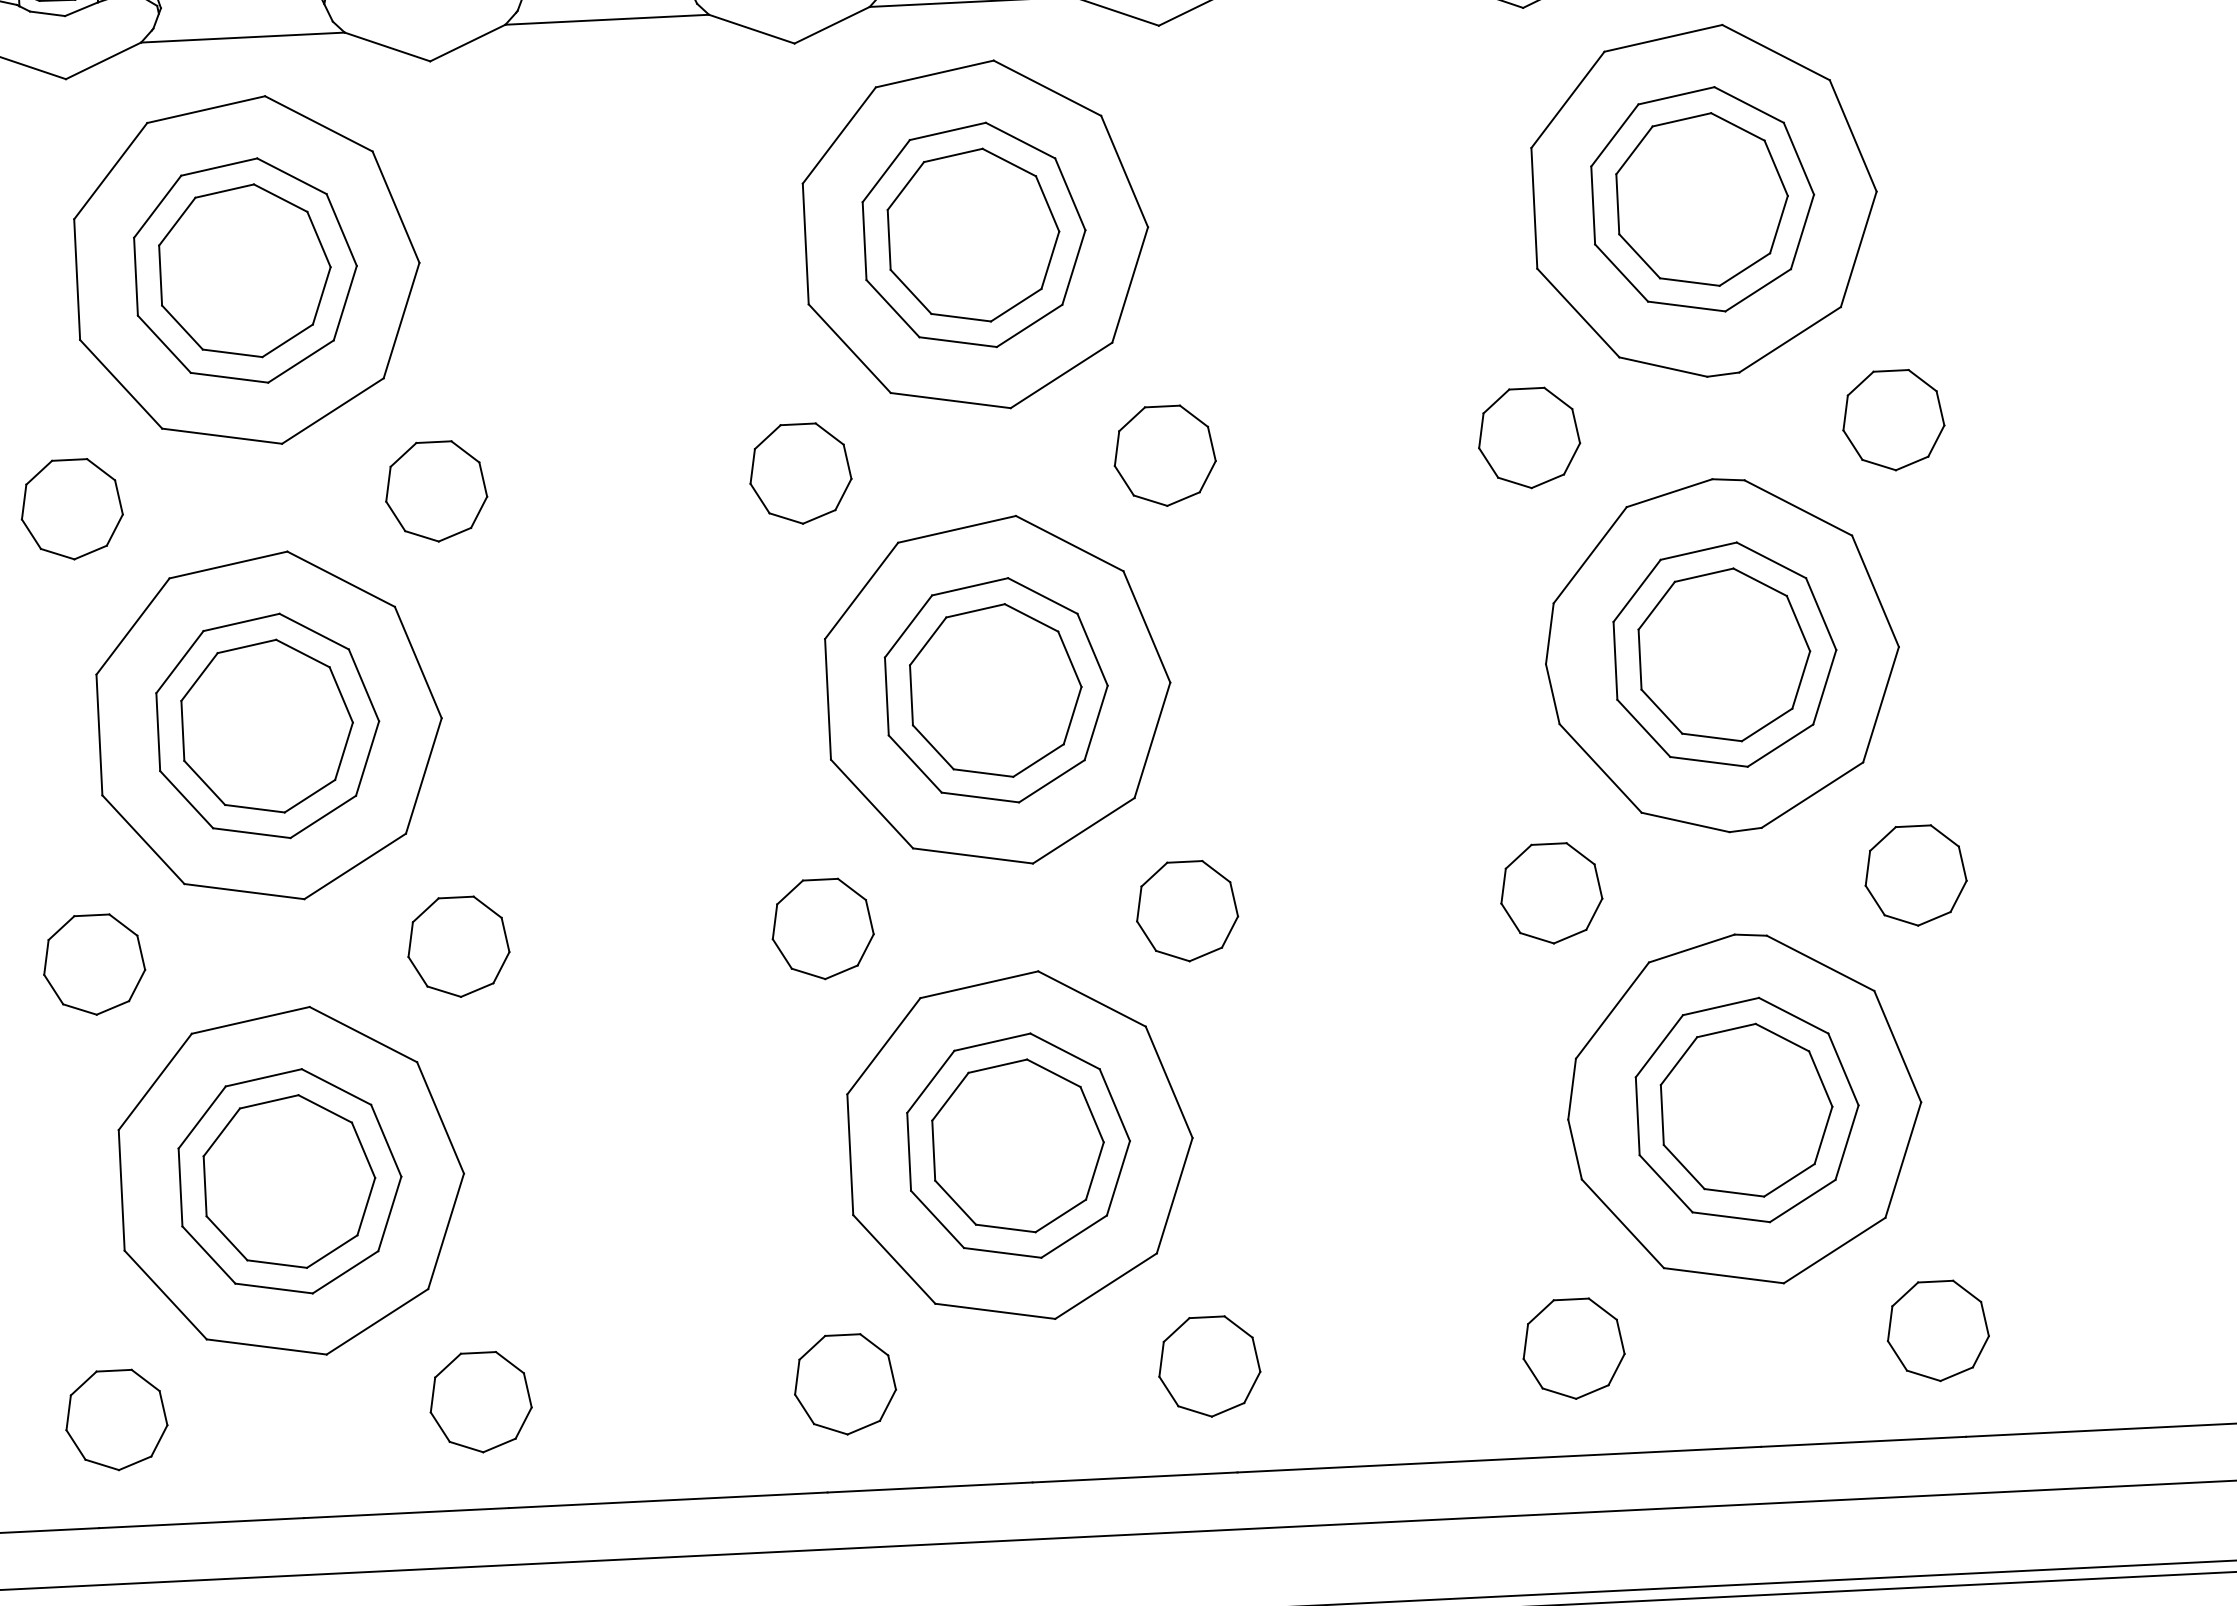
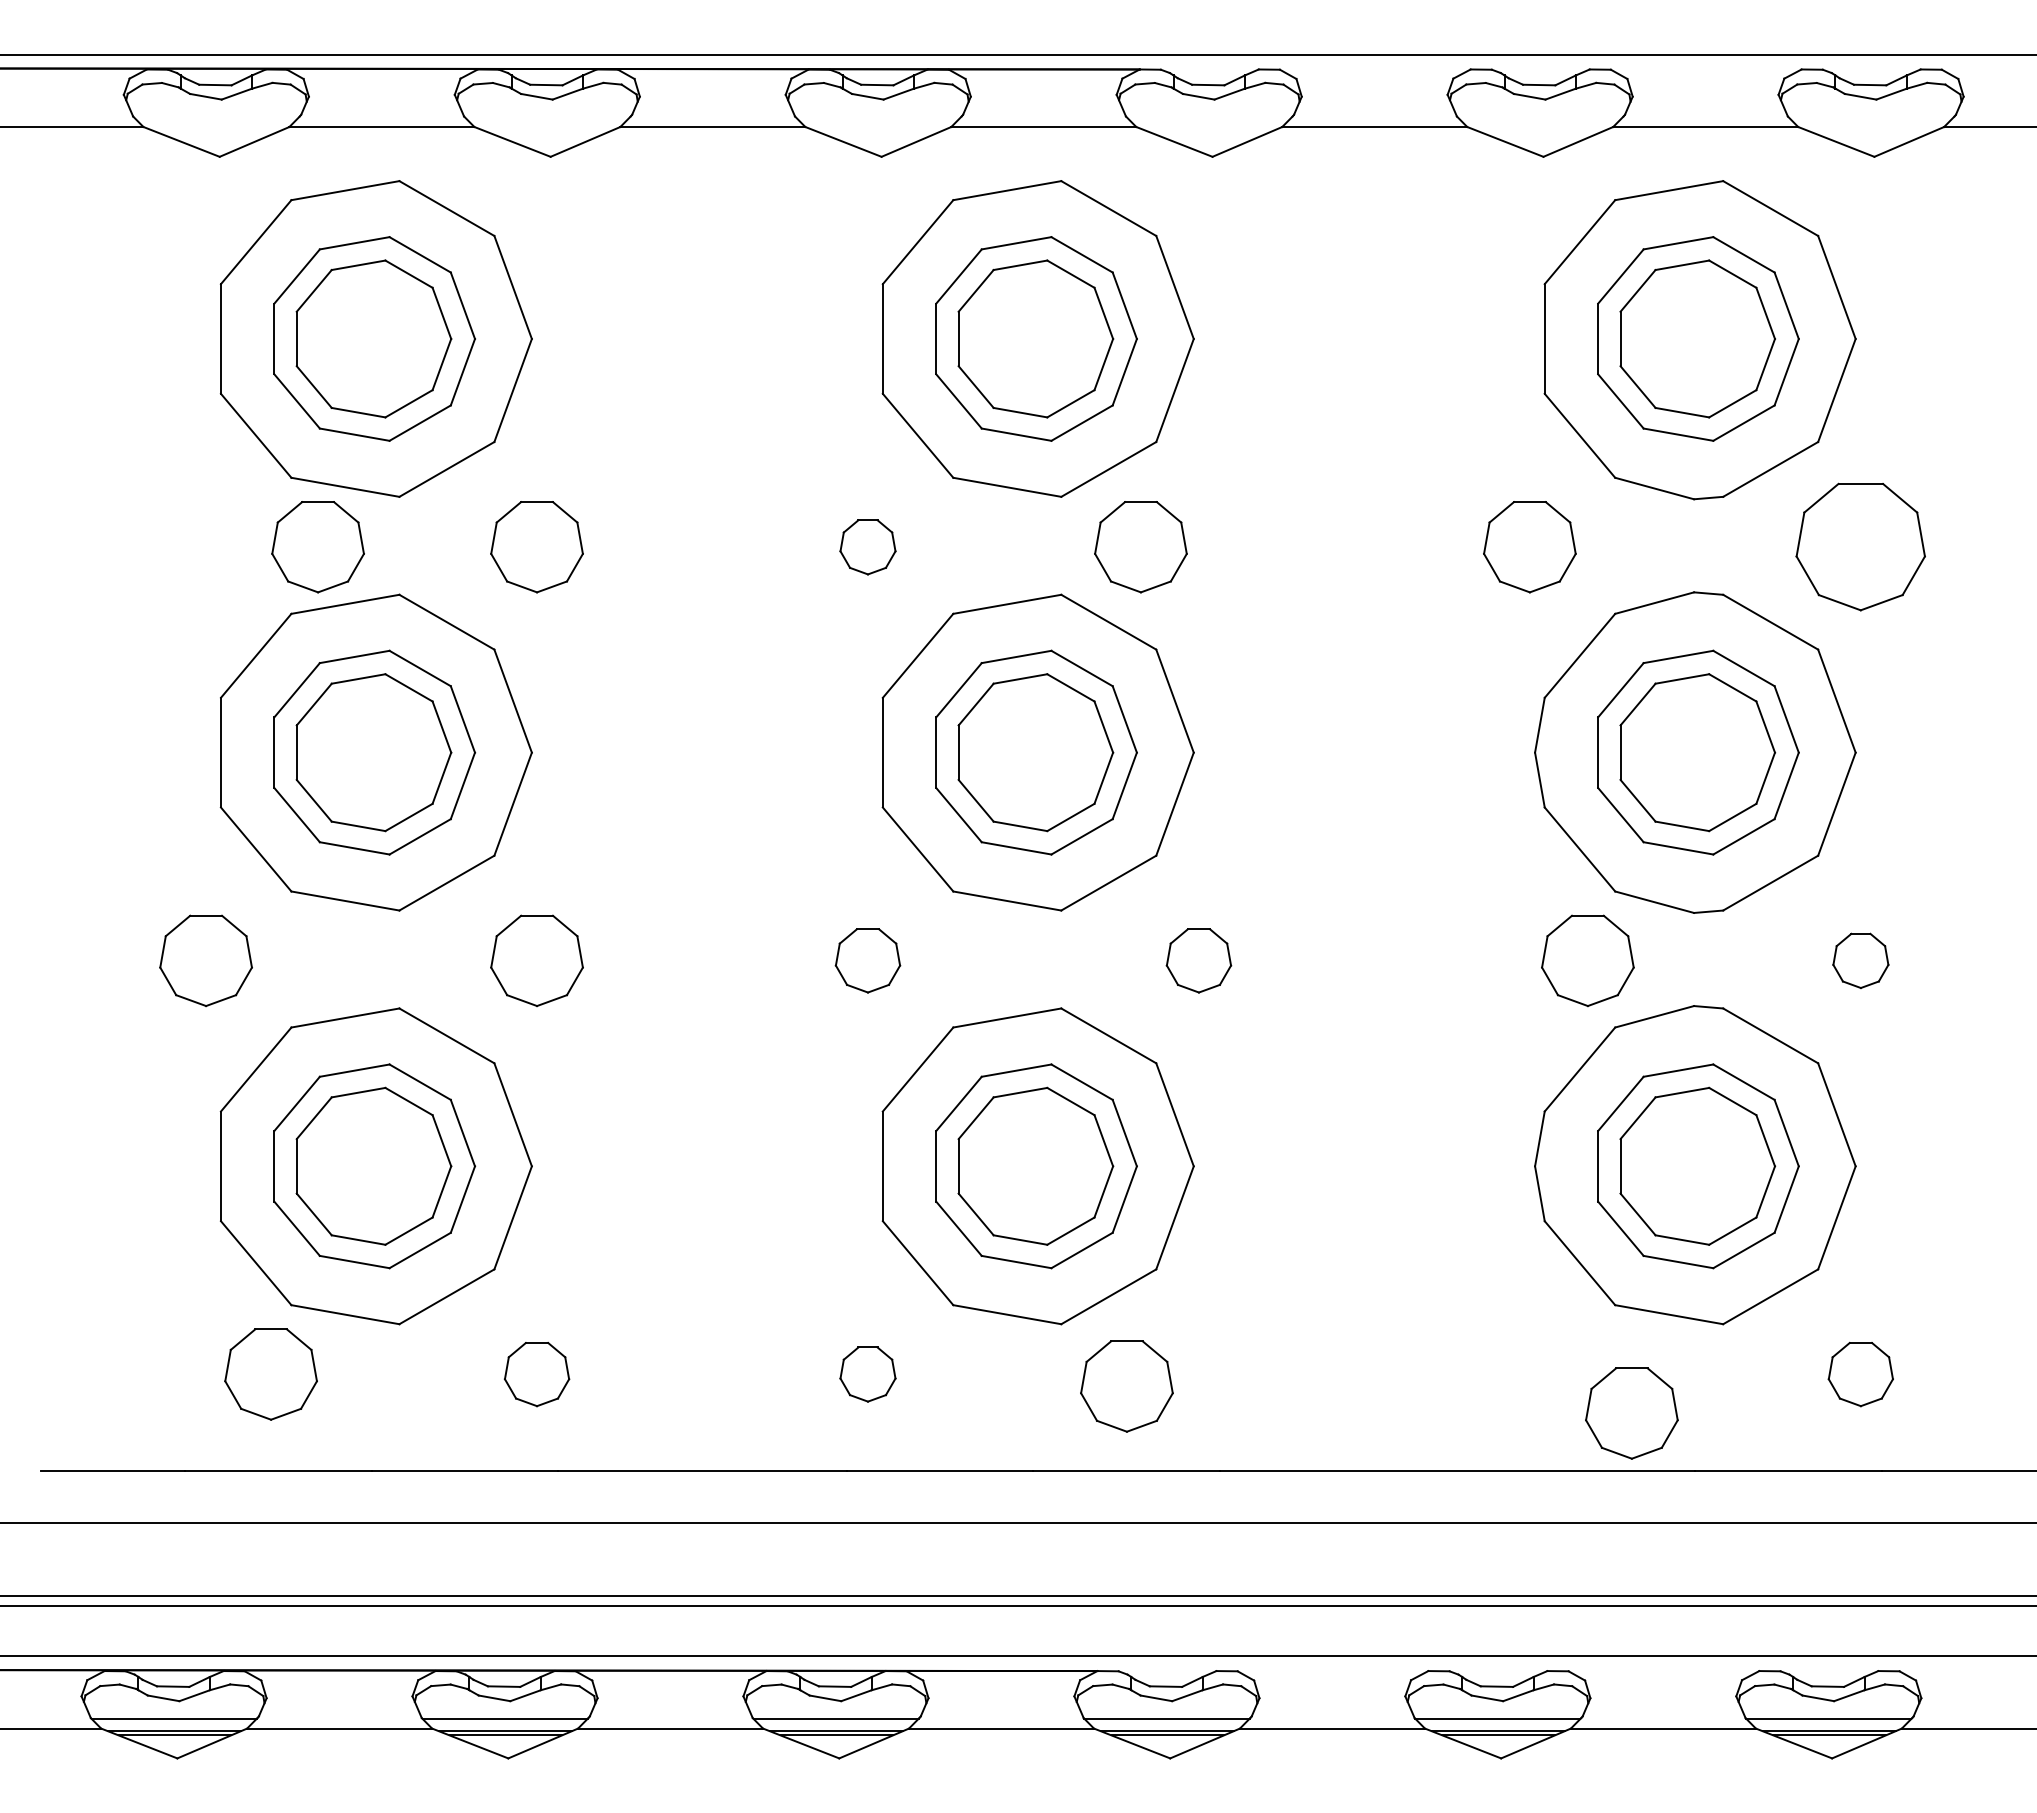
part: (1893, 420) -> (1860, 547), size x1.4
part: (1164, 456) -> (1140, 547), moved
part: (800, 474) -> (867, 547), size x0.6
part: (71, 509) -> (317, 547), moved
part: (1915, 875) -> (1860, 960), size x0.6
part: (1551, 893) -> (1587, 960), moved
part: (1186, 911) -> (1198, 960), size x0.7
part: (822, 928) -> (867, 960), size x0.7
part: (1937, 1331) -> (1860, 1374), size x0.7
part: (1573, 1349) -> (1631, 1413), moved
part: (1208, 1366) -> (1126, 1386), moved
part: (844, 1384) -> (867, 1374), size x0.6
part: (480, 1402) -> (536, 1374), size x0.7
part: (115, 1420) -> (270, 1374), moved

